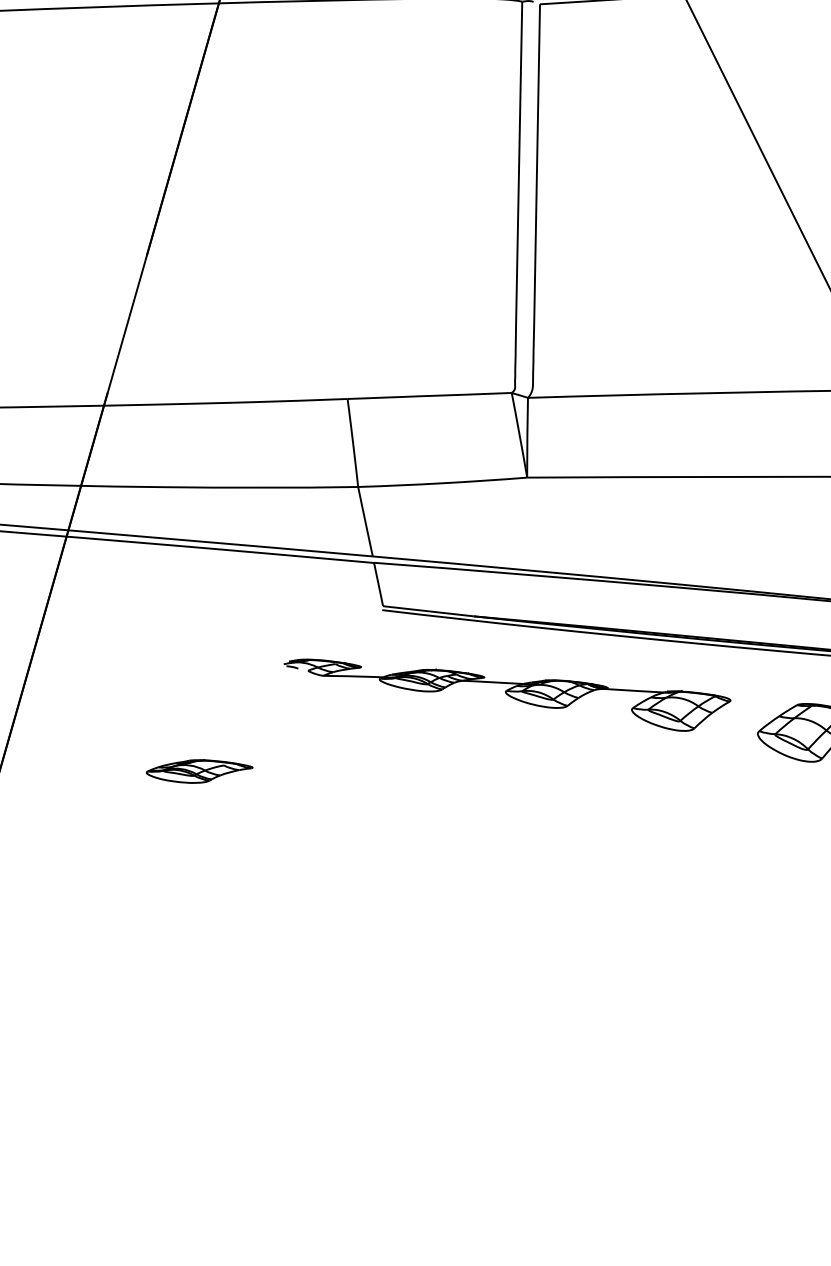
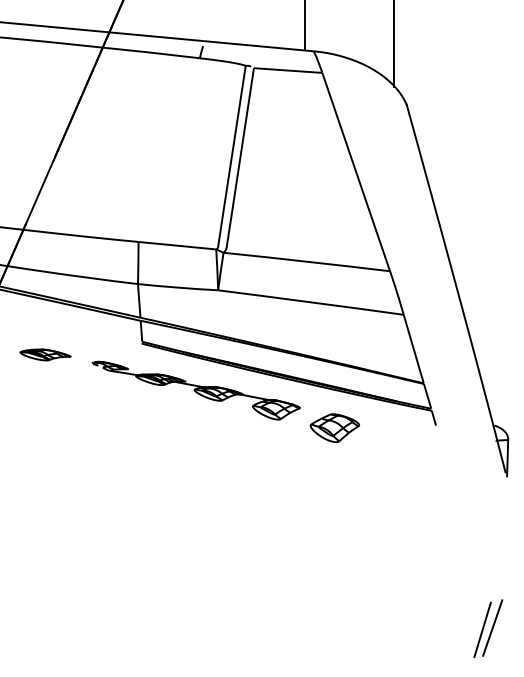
part: (199, 770) -> (45, 354), moved

